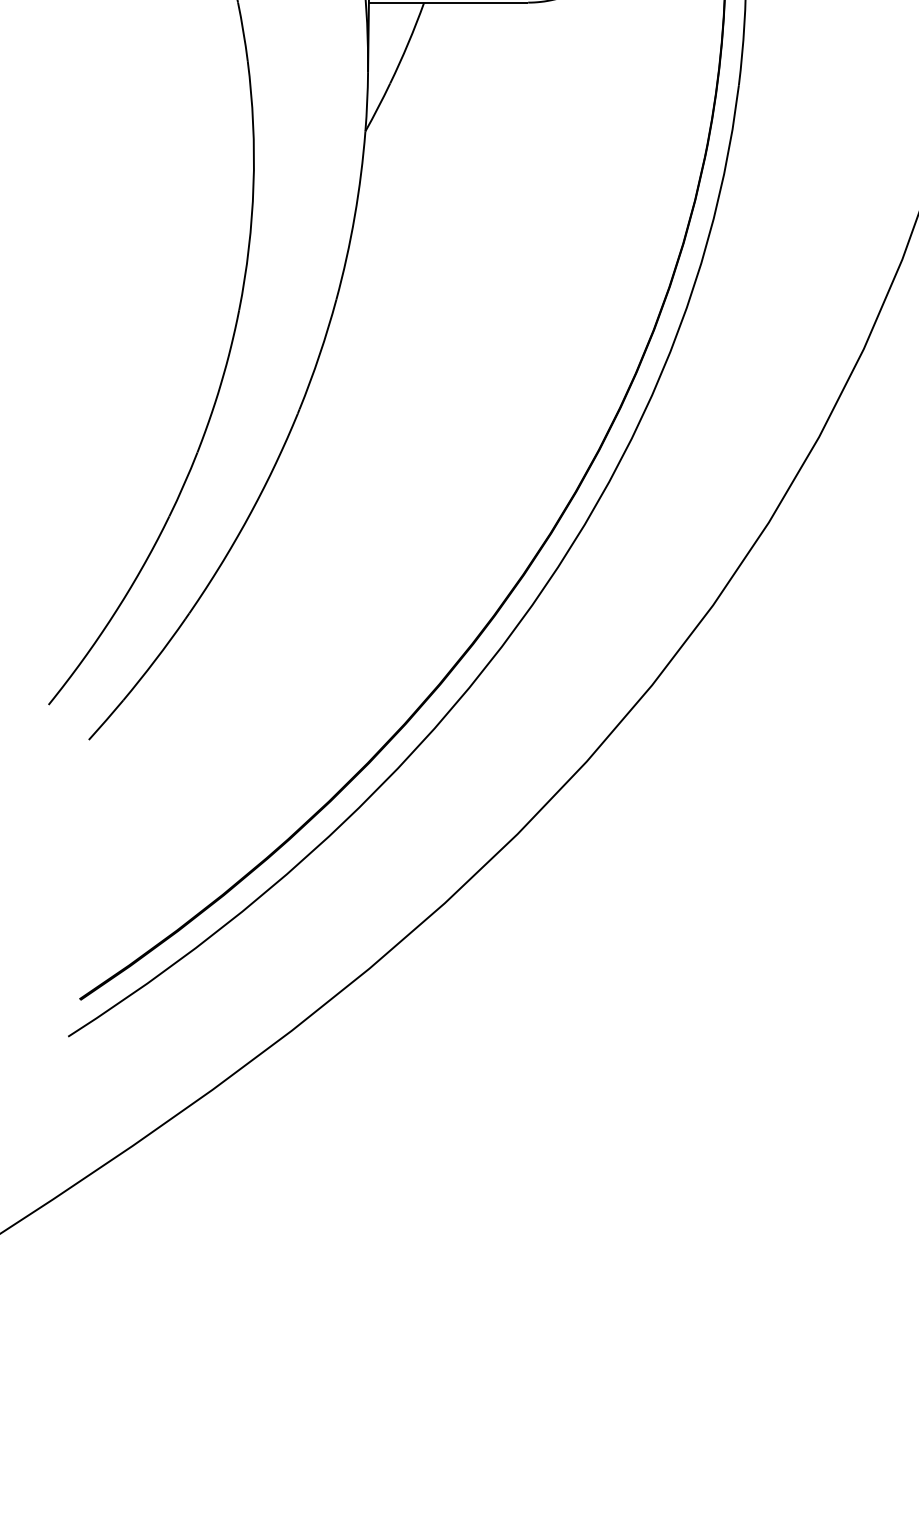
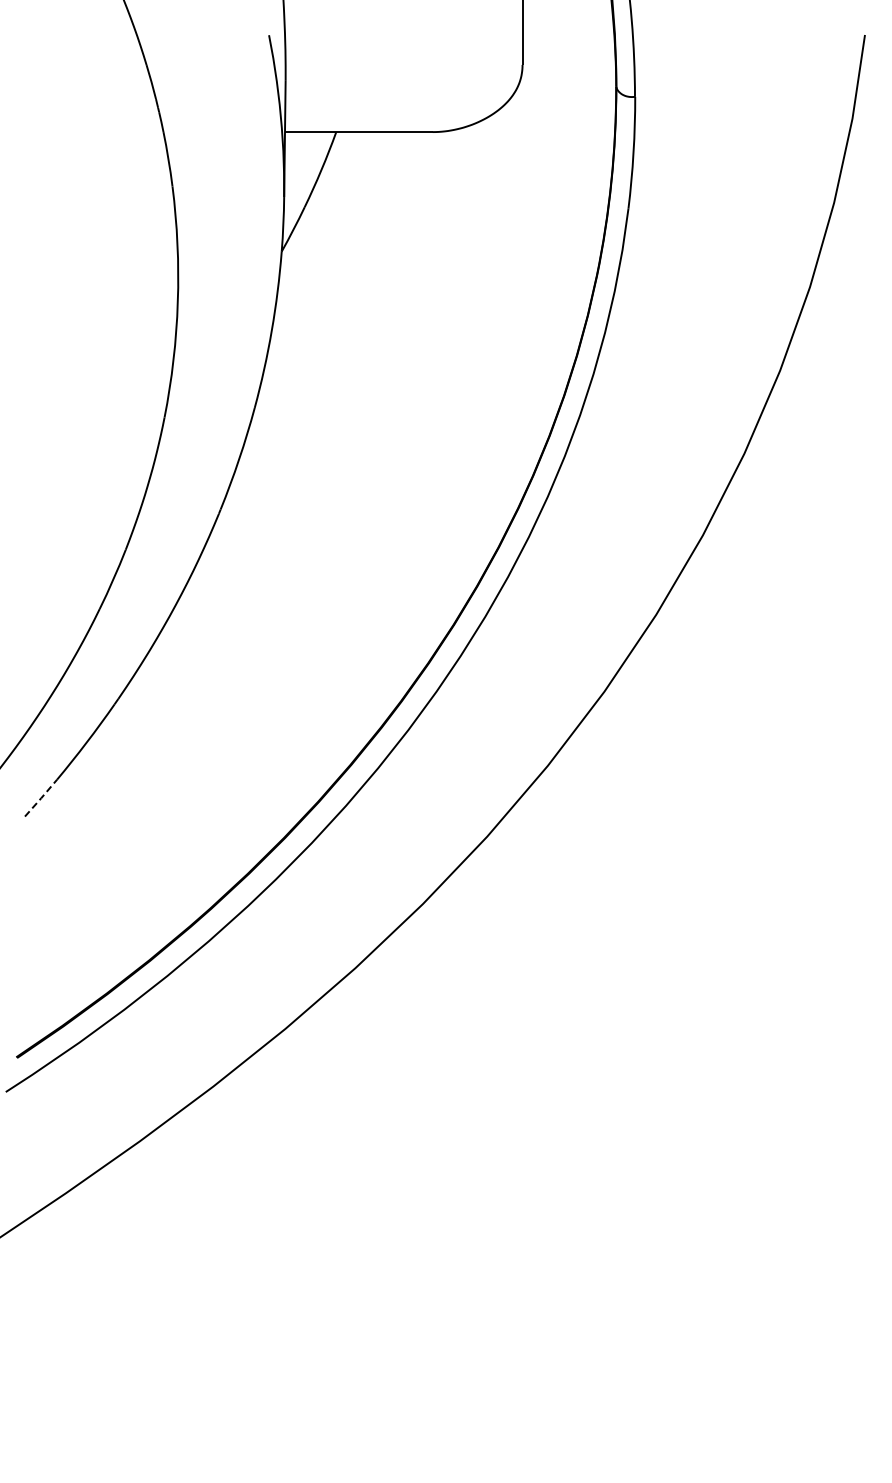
line: (106, 720) -> (41, 798), solid -> dashed

